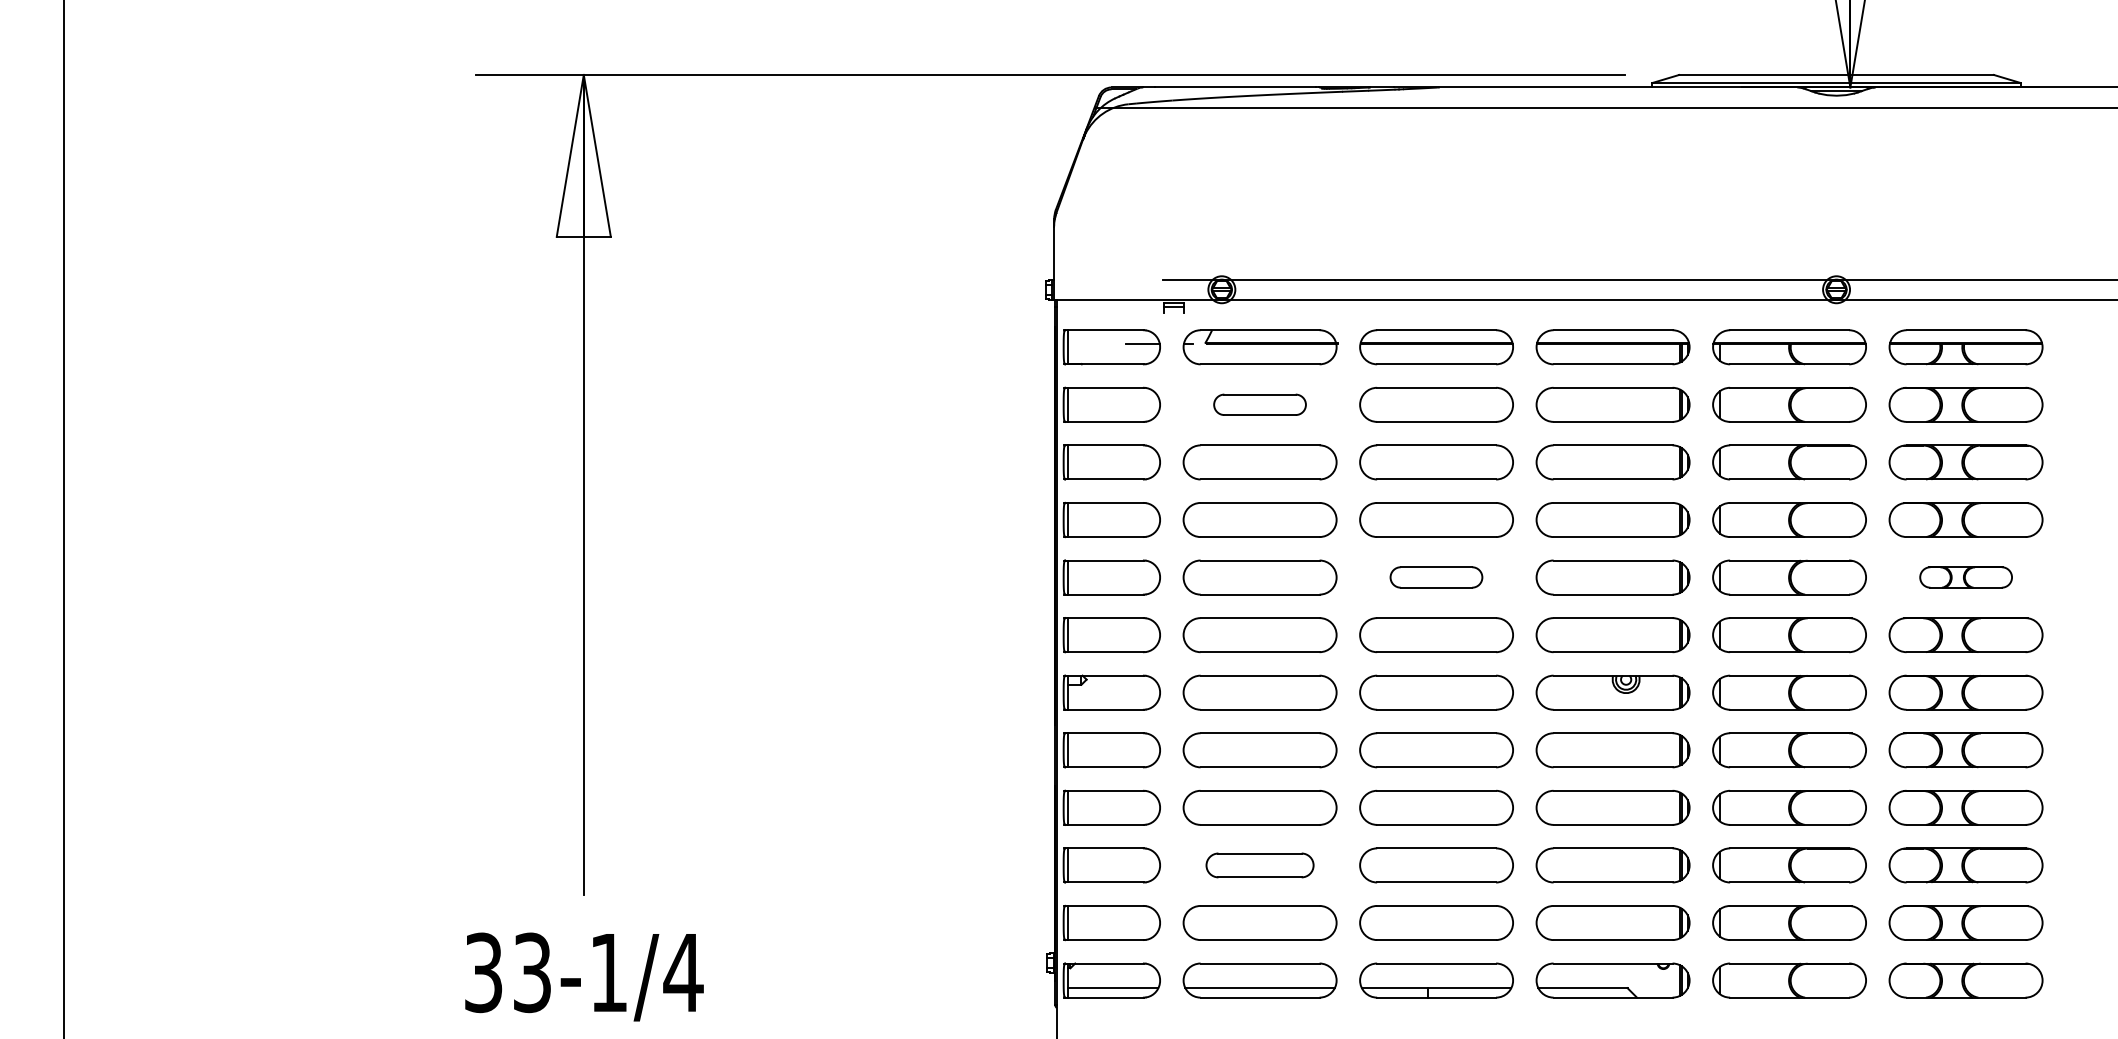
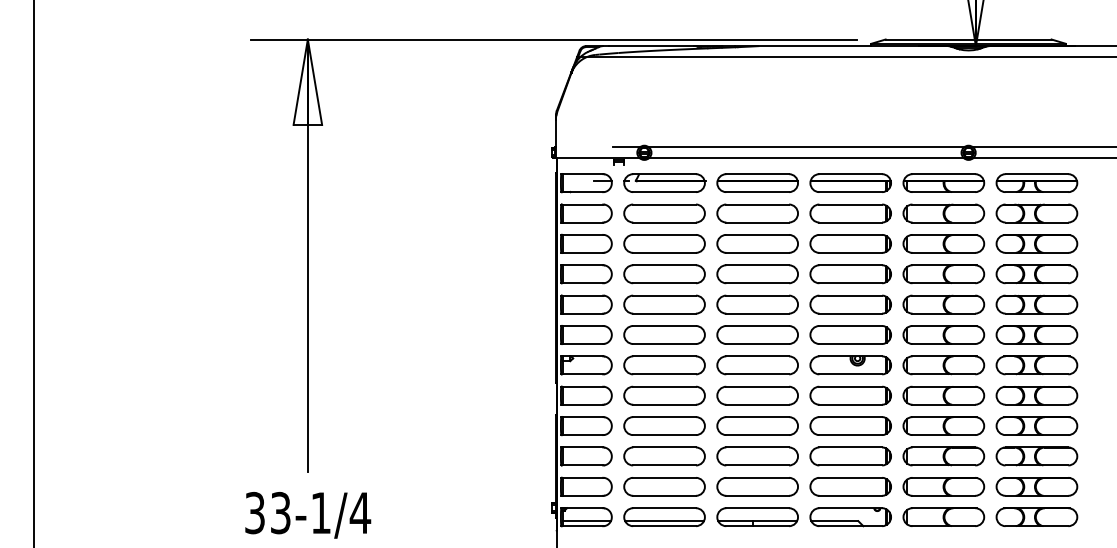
part: (1259, 404) -> (664, 213), size x1.67
part: (1436, 577) -> (757, 304), size x1.67
part: (1965, 577) -> (1036, 304), size x1.67
part: (1259, 865) -> (664, 456), size x1.43

